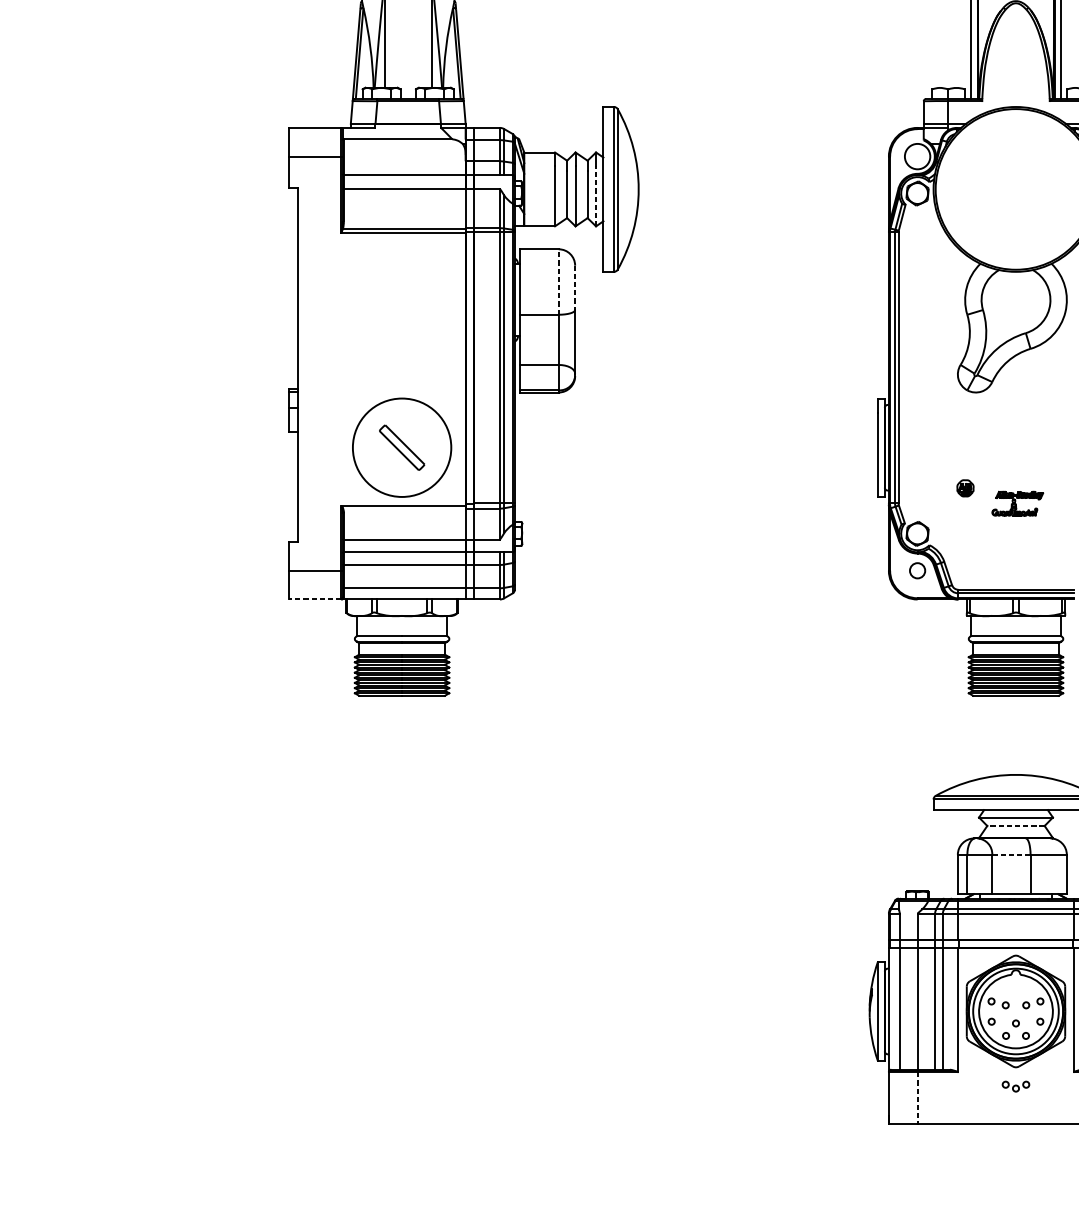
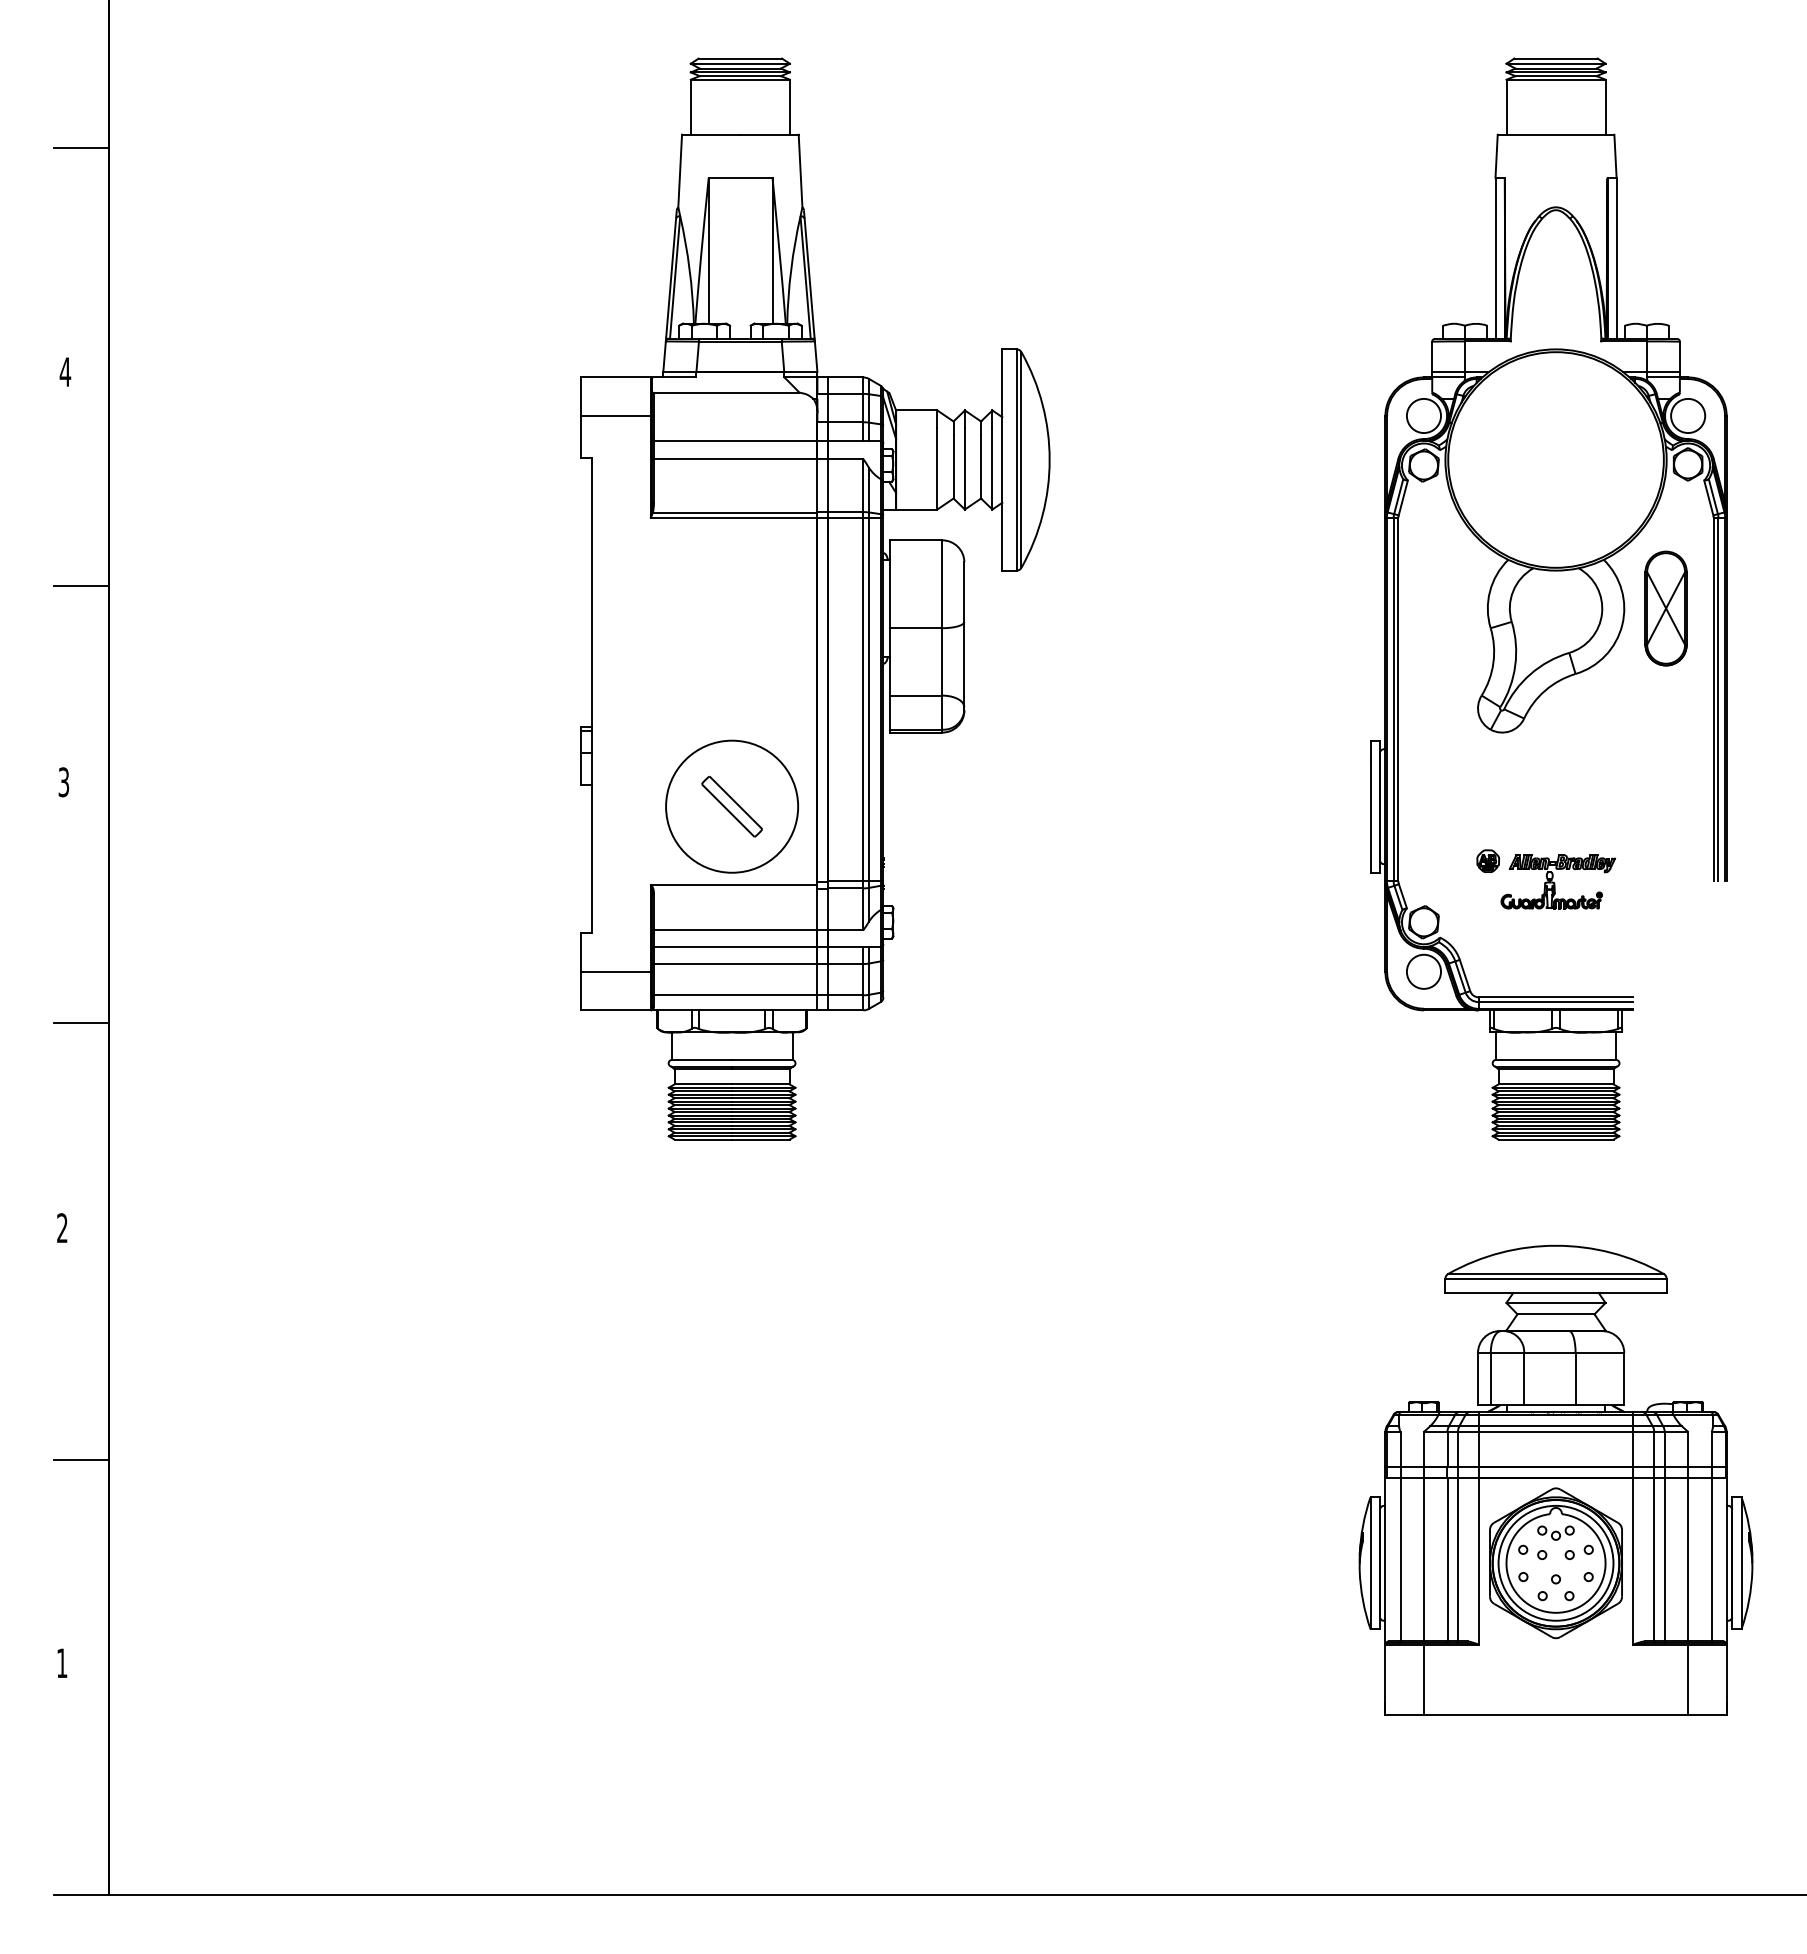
line: (596, 195) -> (992, 468), dashed -> solid
line: (558, 282) -> (942, 584), dashed -> solid
line: (575, 288) -> (964, 592), dashed -> solid
part: (1017, 503) -> (1558, 881), size x1.67
circle: (917, 570) -> (1423, 971), size x1.67
line: (315, 599) -> (615, 1010), dashed -> solid
line: (1016, 826) -> (1556, 1314), dashed -> solid
line: (1011, 855) -> (1549, 1353), dashed -> solid
part: (1015, 1086) -> (1555, 1532), moved
line: (917, 1098) -> (1423, 1679), dashed -> solid

